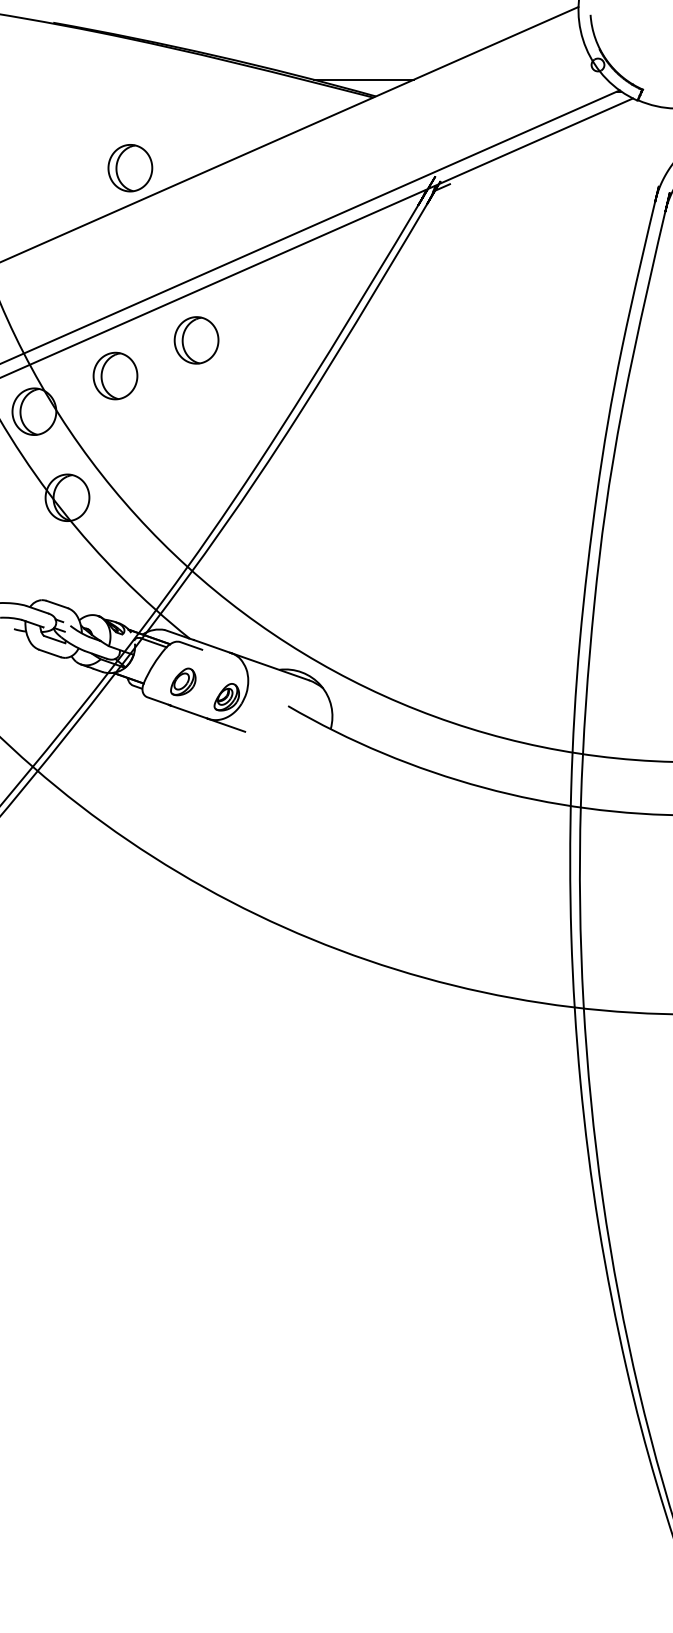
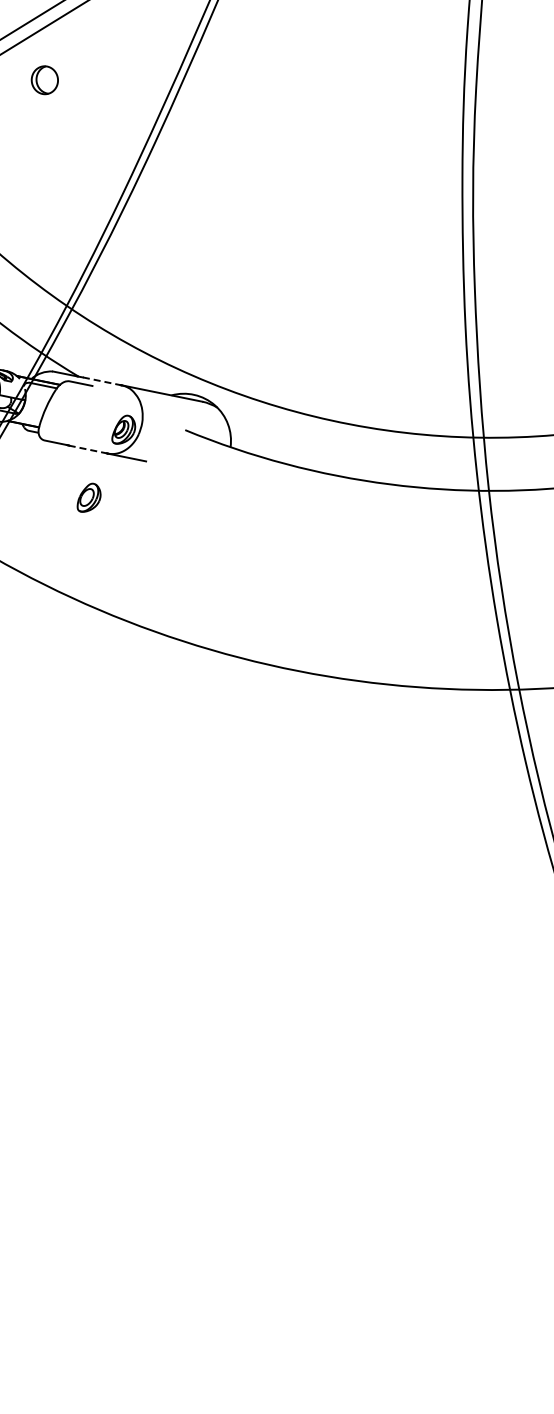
part: (196, 340) -> (44, 80), size x0.6
line: (212, 646) -> (102, 381), solid -> dashed
part: (183, 681) -> (88, 497), moved
line: (189, 712) -> (88, 449), solid -> dashed

